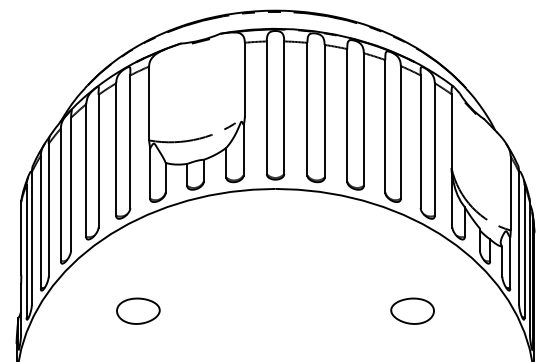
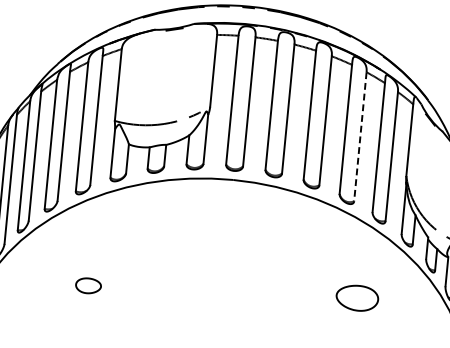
line: (400, 132) -> (360, 136), solid -> dashed
part: (138, 310) -> (88, 285), size x0.6
part: (412, 310) -> (357, 297), moved

